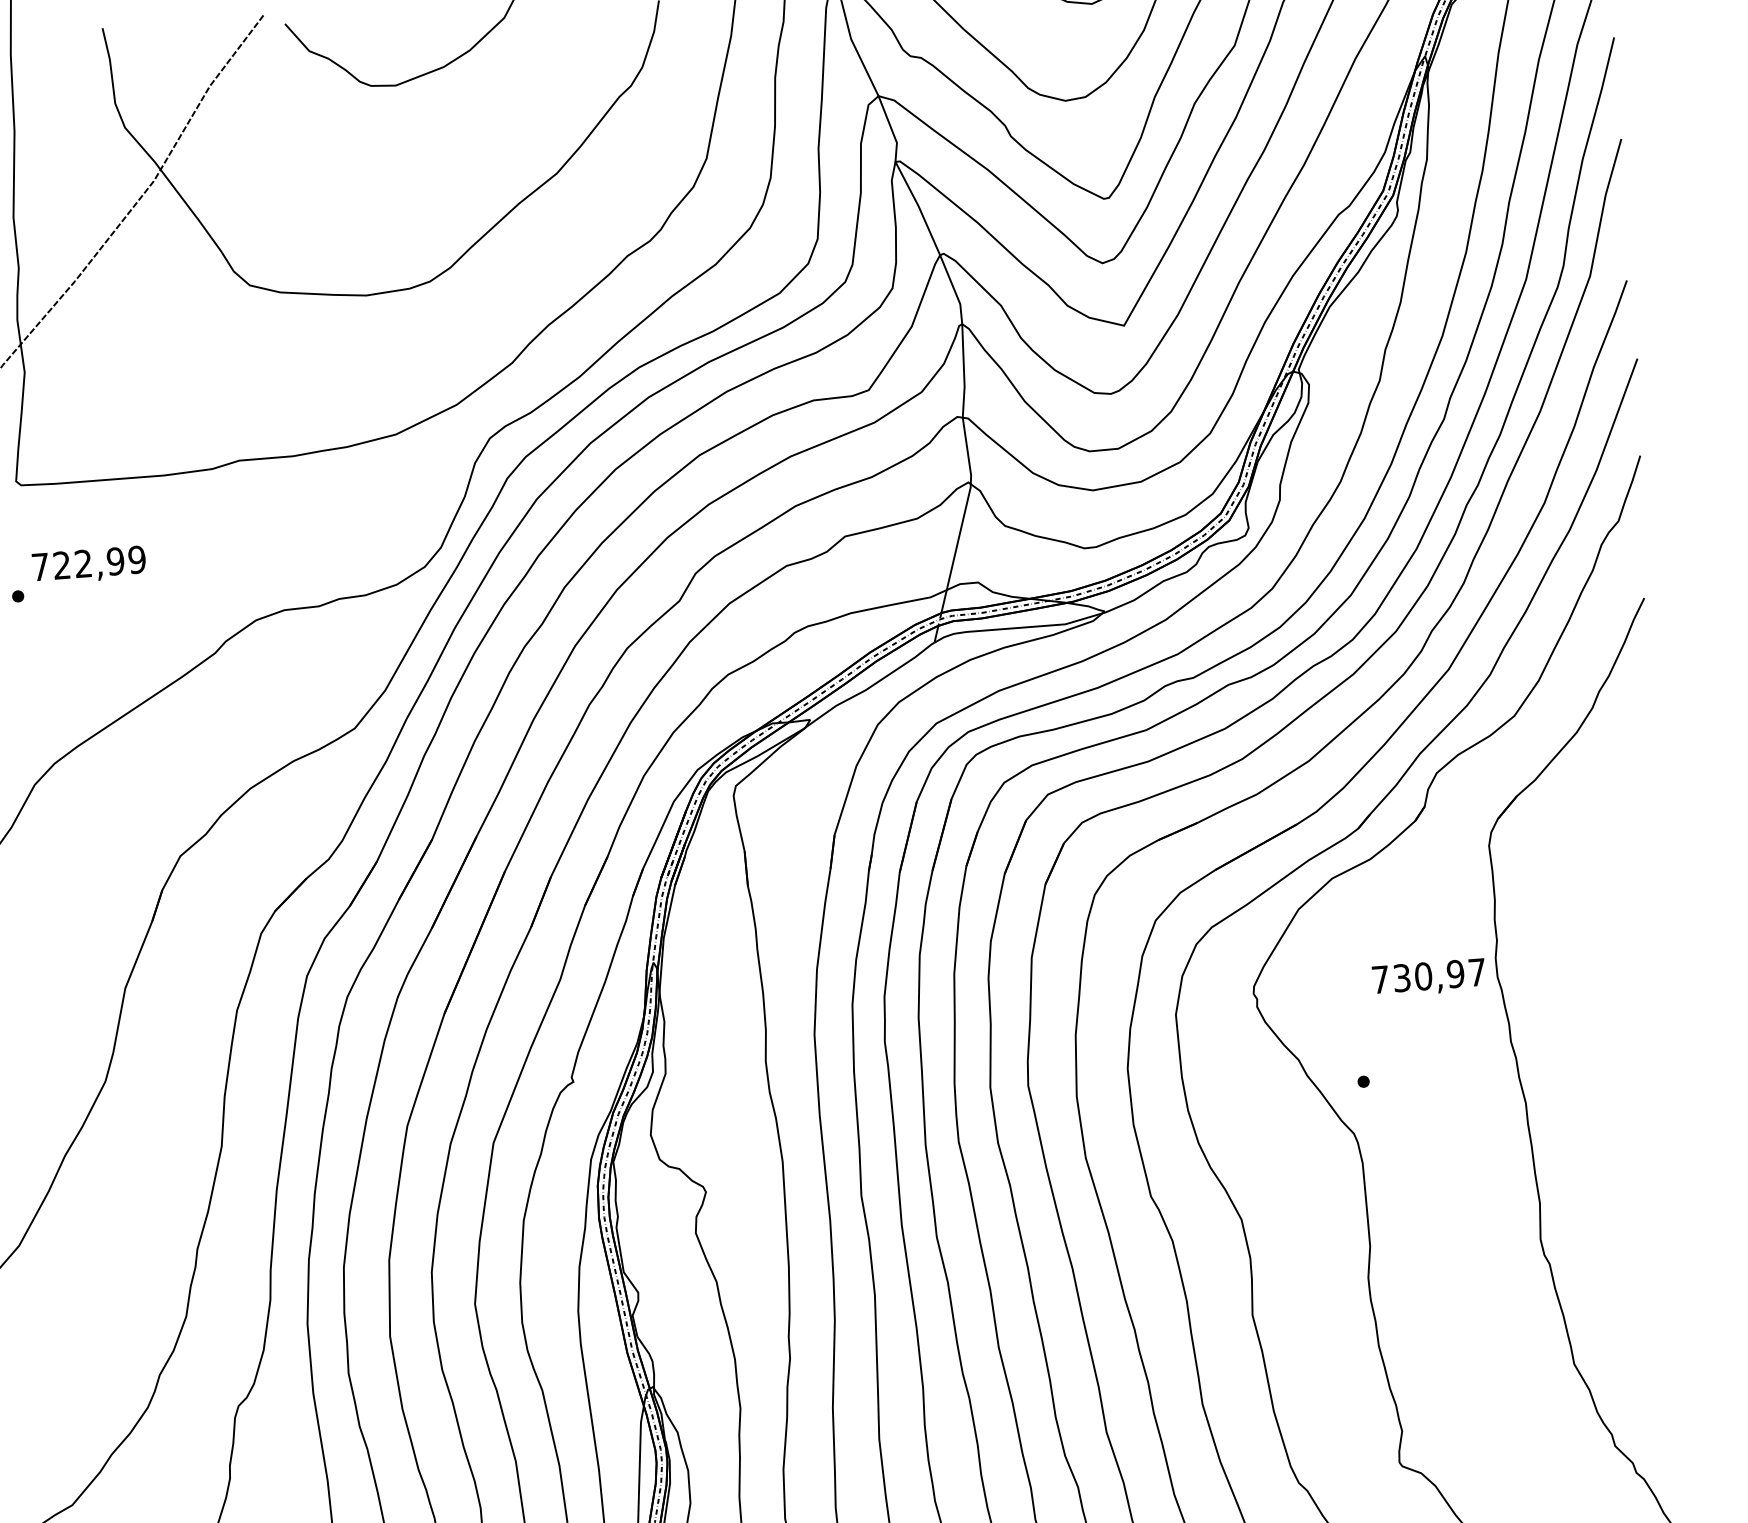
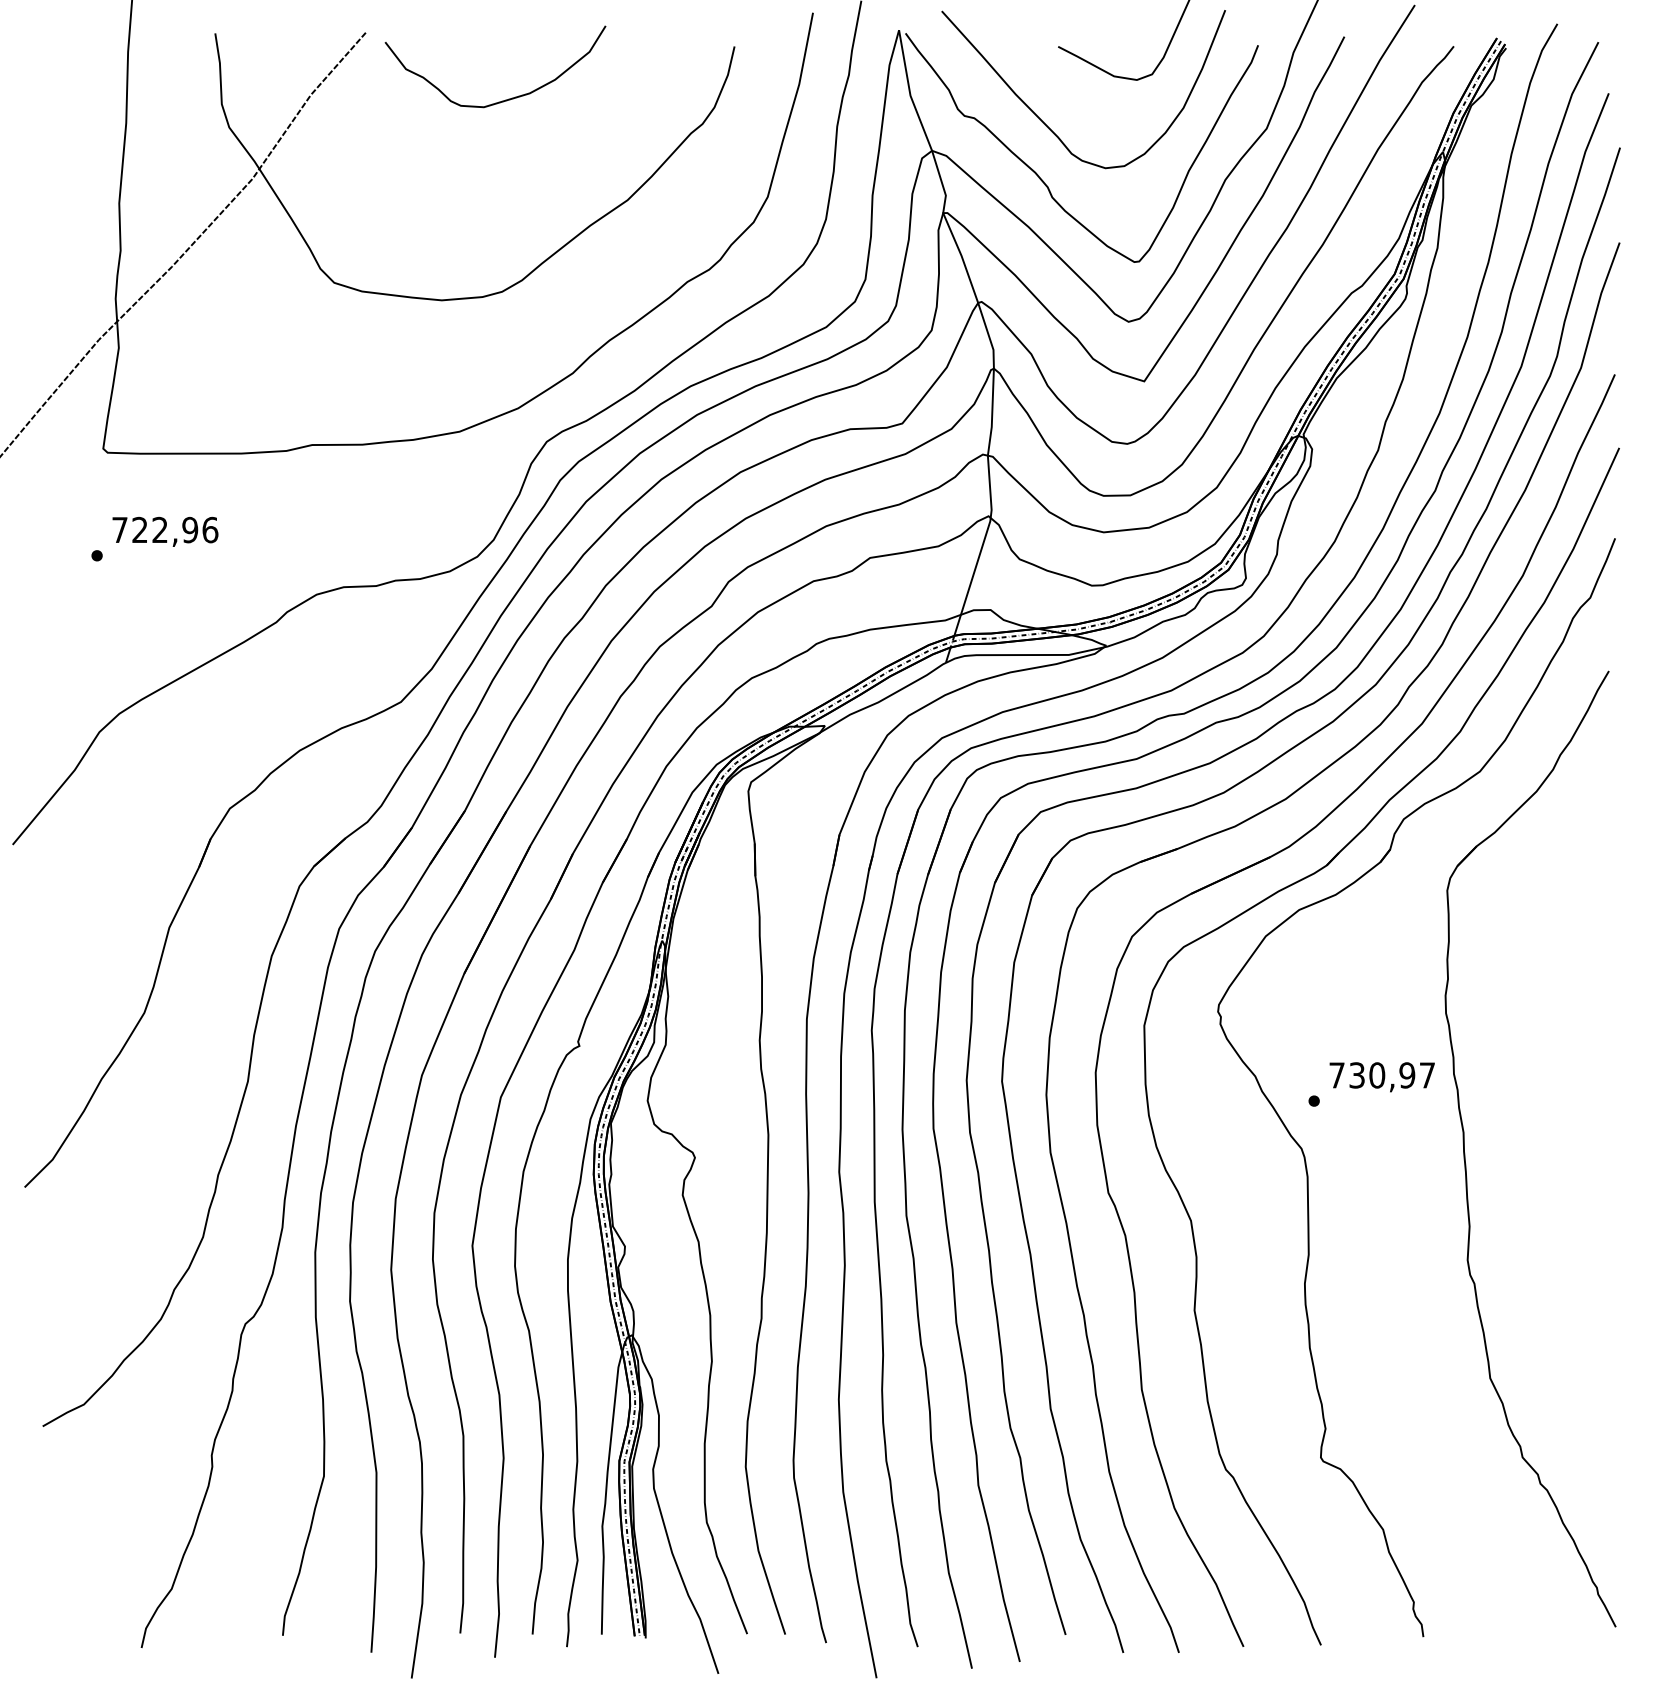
text: (137, 559) -> (210, 529), 722,99 -> 722,96
text: (1428, 978) -> (1381, 1077), moved

